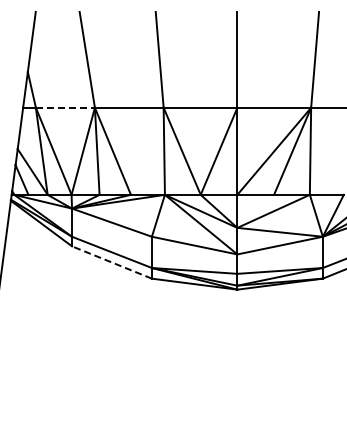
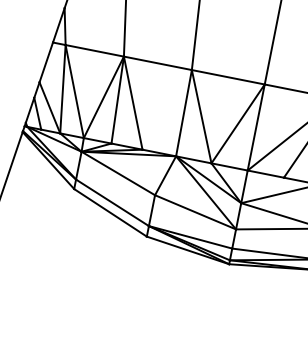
line: (65, 107) -> (94, 50), dashed -> solid
line: (111, 262) -> (110, 212), dashed -> solid

